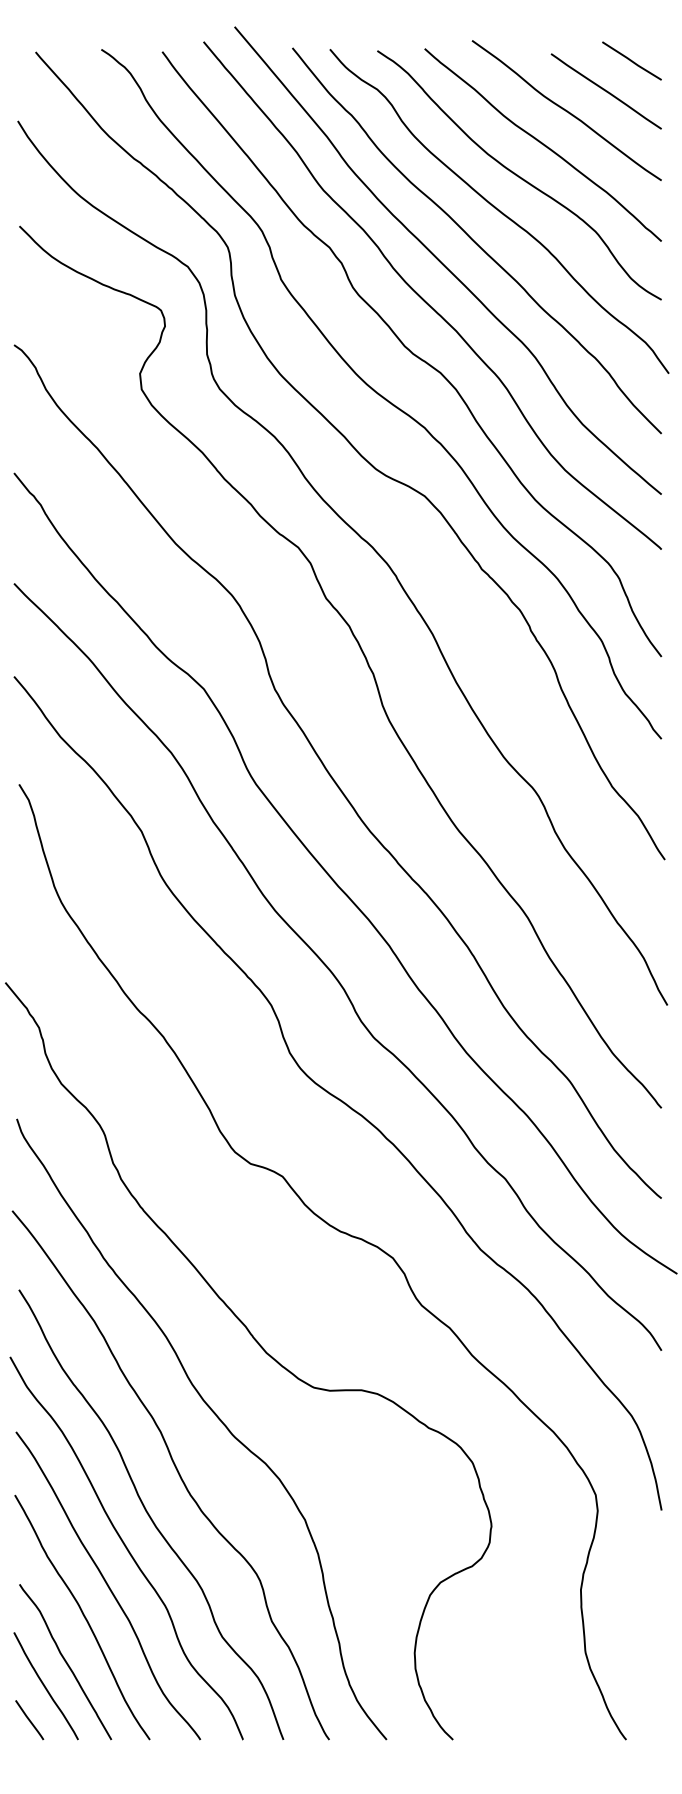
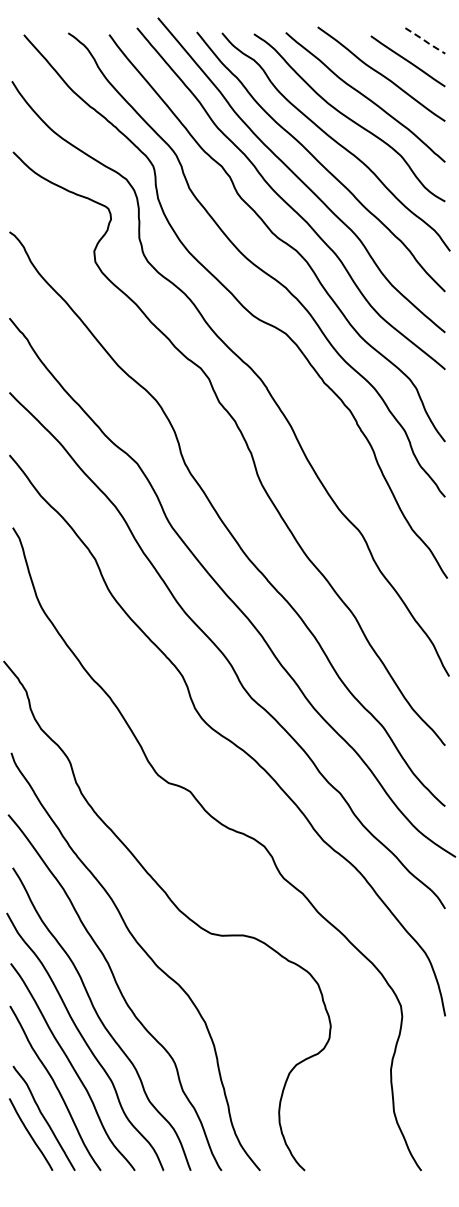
line: (632, 61) -> (425, 41), solid -> dashed
line: (28, 1720) -> (19, 1157), removed

